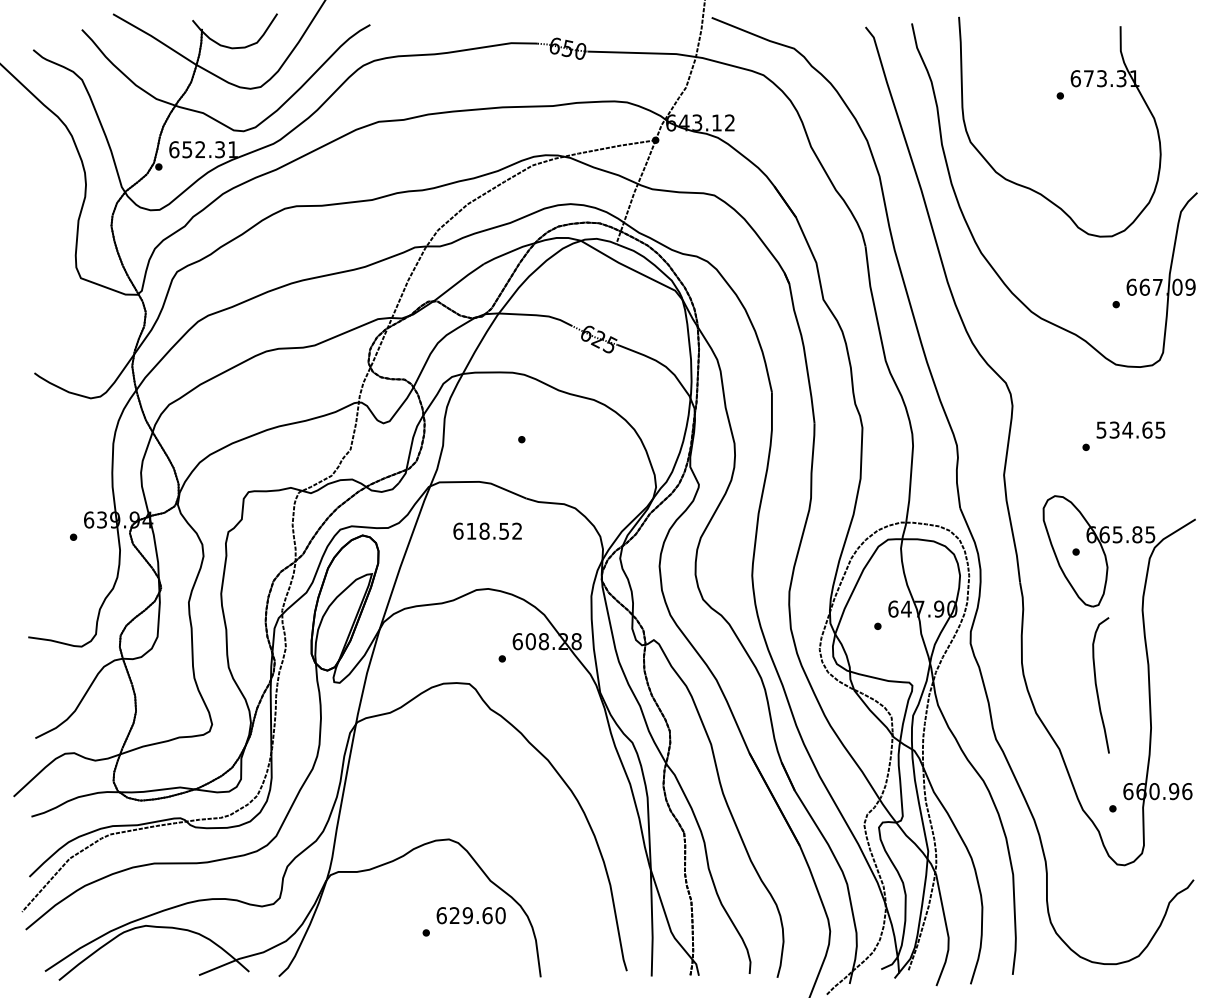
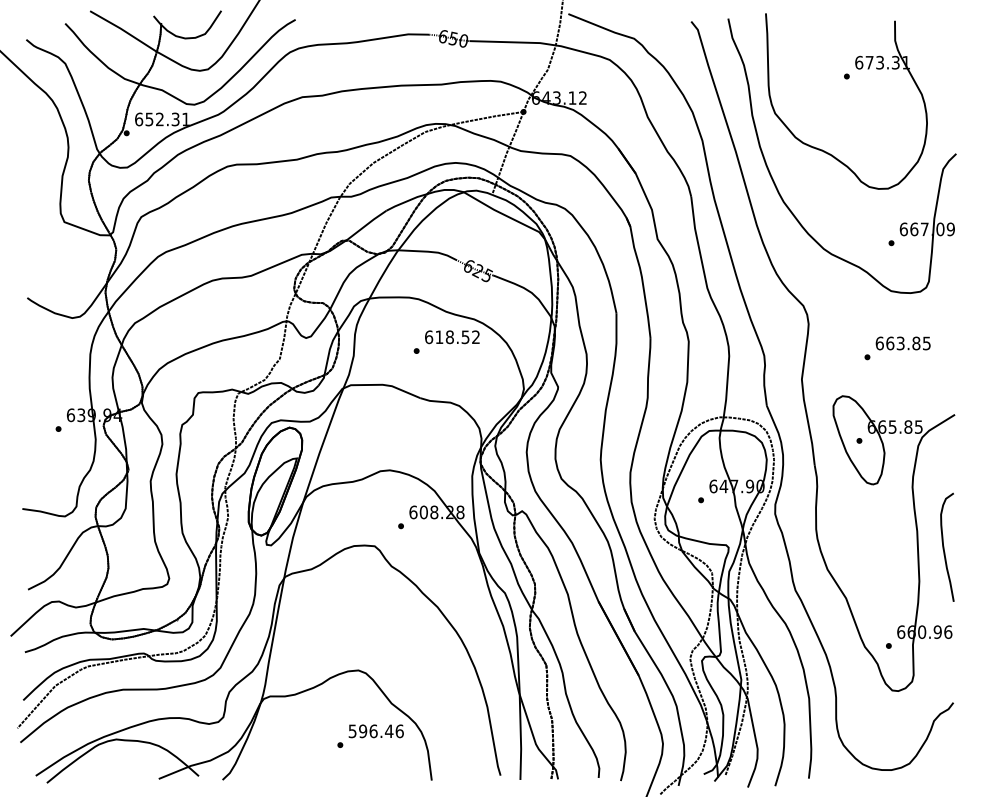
text: (1123, 430) -> (897, 343), 534.65 -> 663.85
text: (487, 531) -> (452, 337), moved
curve: (1097, 684) -> (944, 546), moved
text: (470, 915) -> (375, 731), 629.60 -> 596.46

